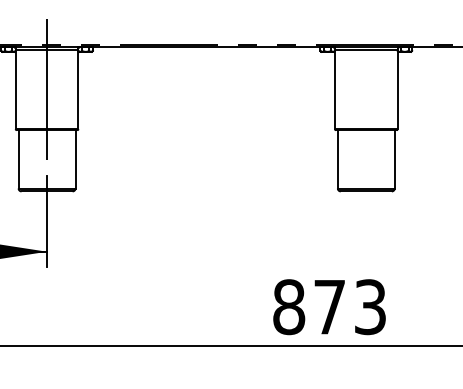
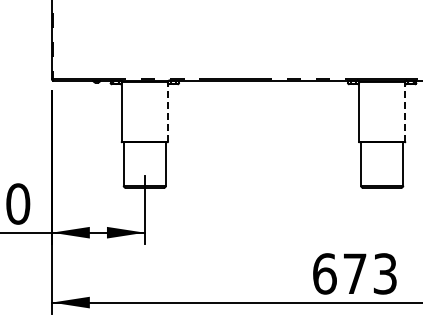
line: (46, 88) -> (144, 111), removed
line: (78, 90) -> (168, 112), solid -> dashed
line: (397, 90) -> (405, 112), solid -> dashed
text: (288, 306) -> (324, 273), 873 -> 673

